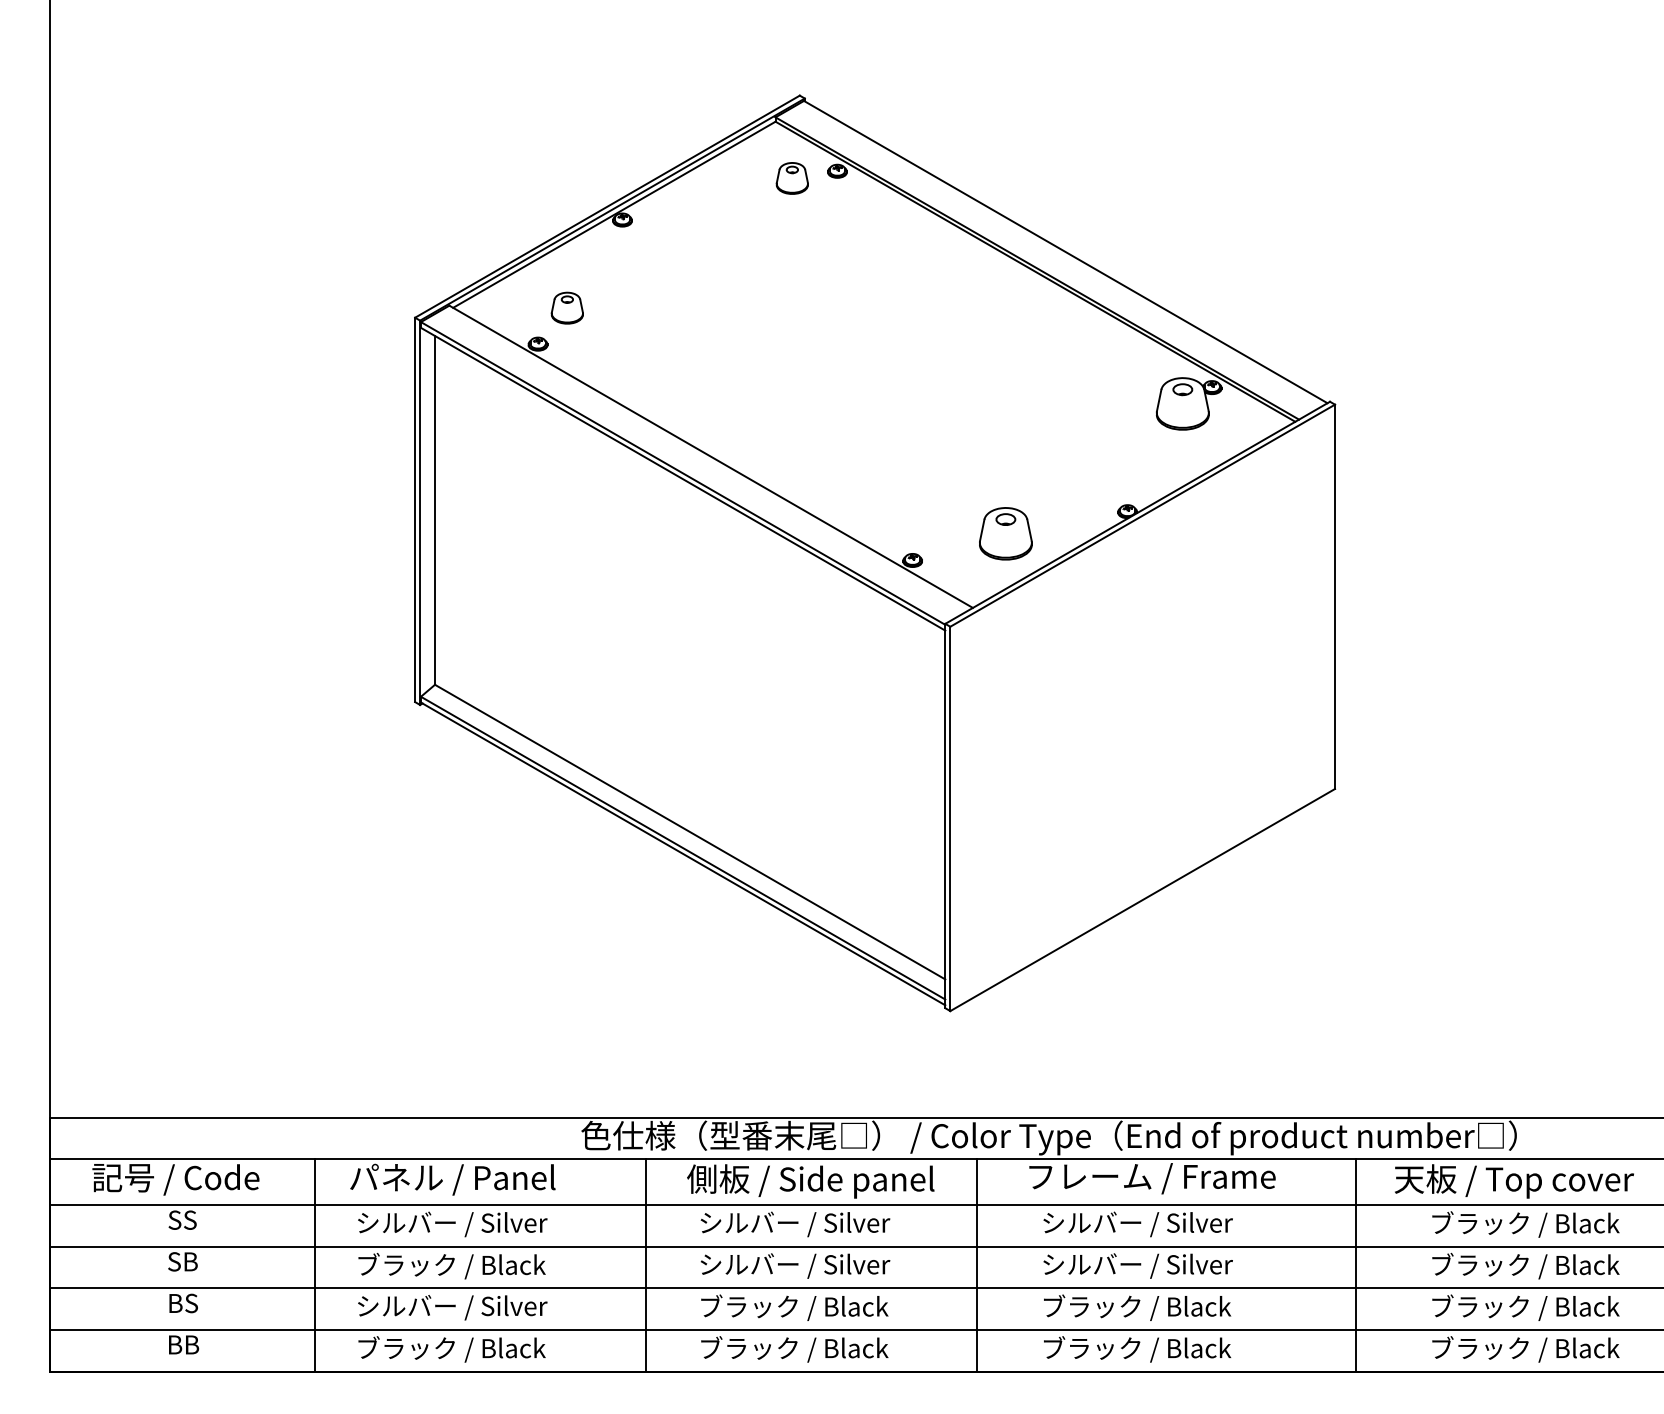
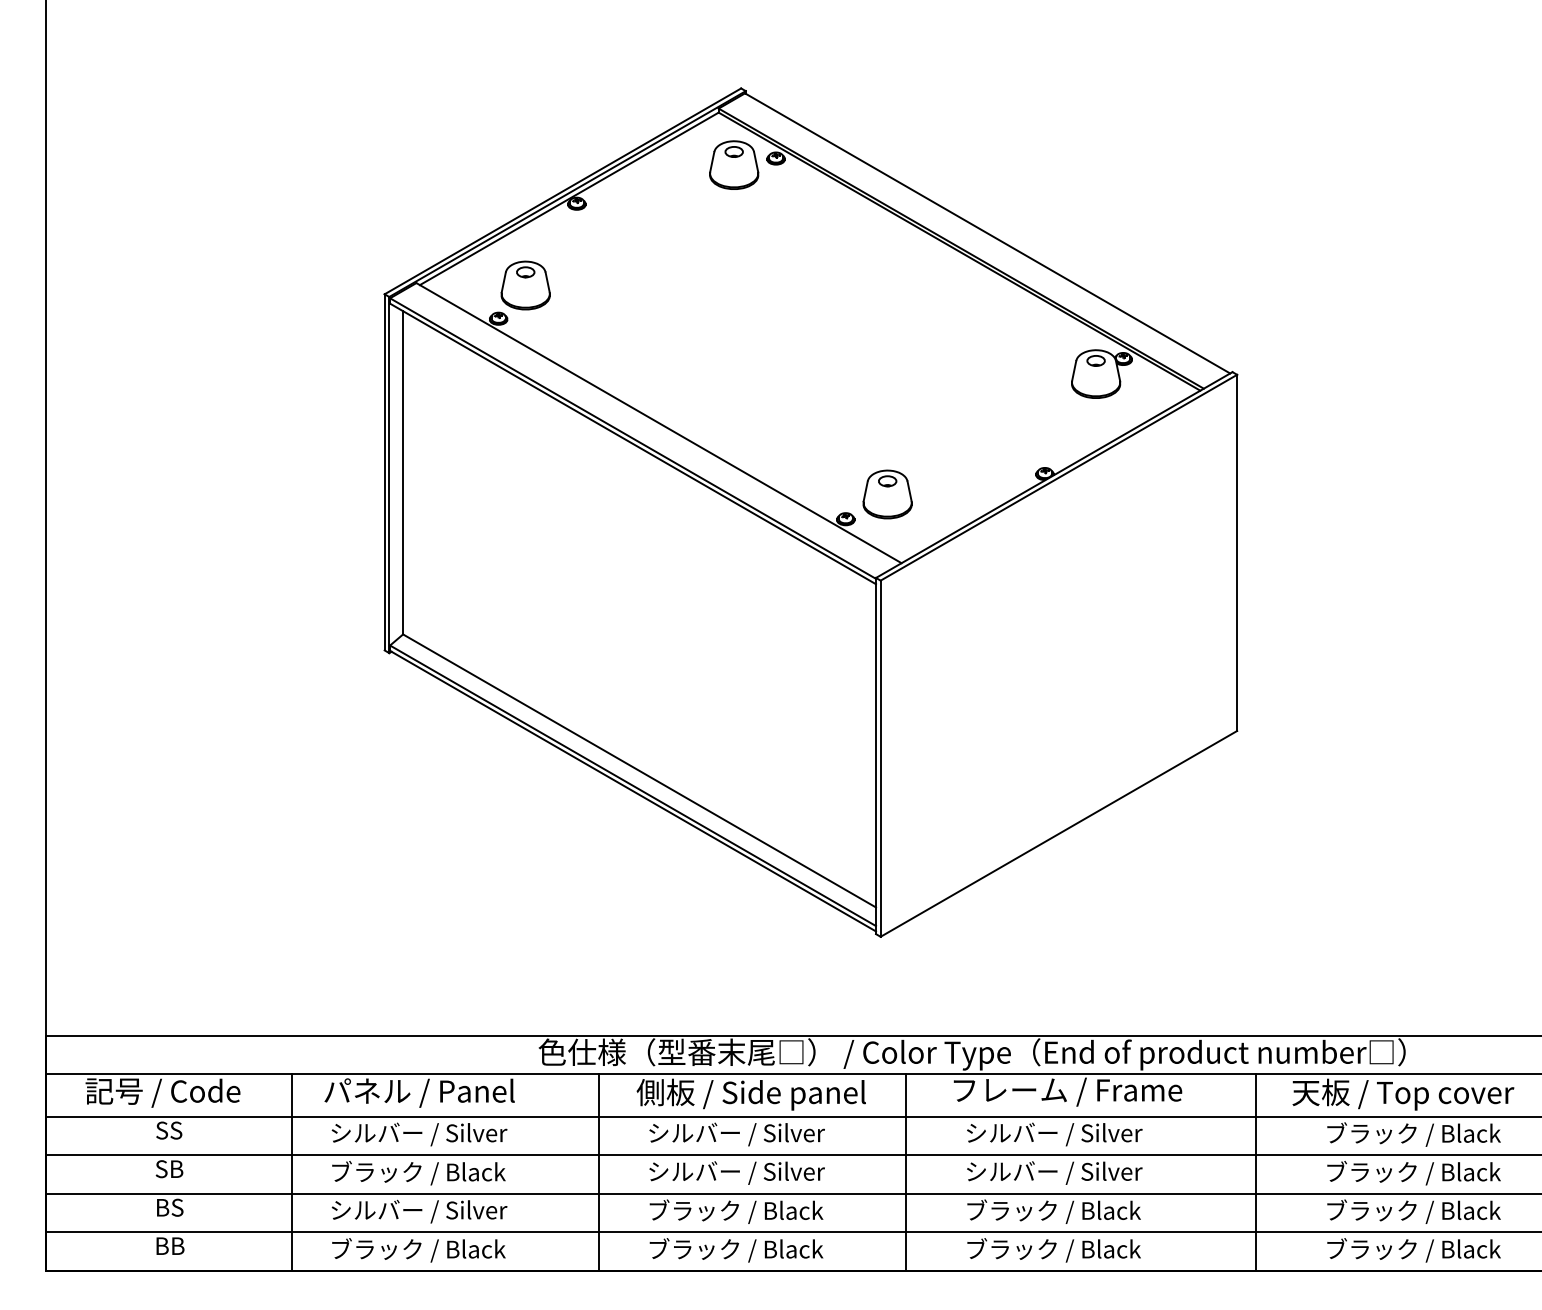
part: (792, 178) -> (734, 165), size x1.67
part: (567, 307) -> (525, 284), size x1.67
part: (1005, 533) -> (887, 494), moved

